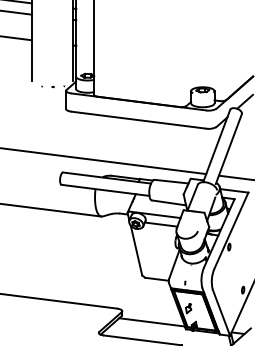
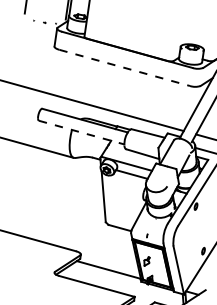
line: (138, 120) -> (124, 68), solid -> dashed
line: (105, 190) -> (81, 132), solid -> dashed

